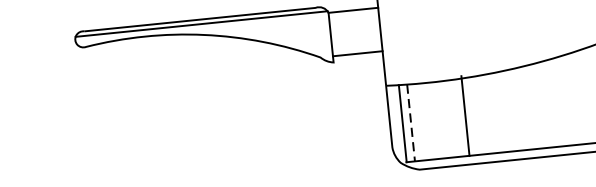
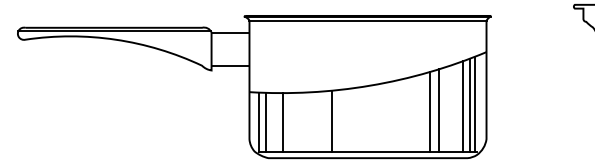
line: (465, 115) -> (332, 120), moved
line: (433, 121) -> (282, 122), added
line: (411, 123) -> (265, 122), dashed -> solid

